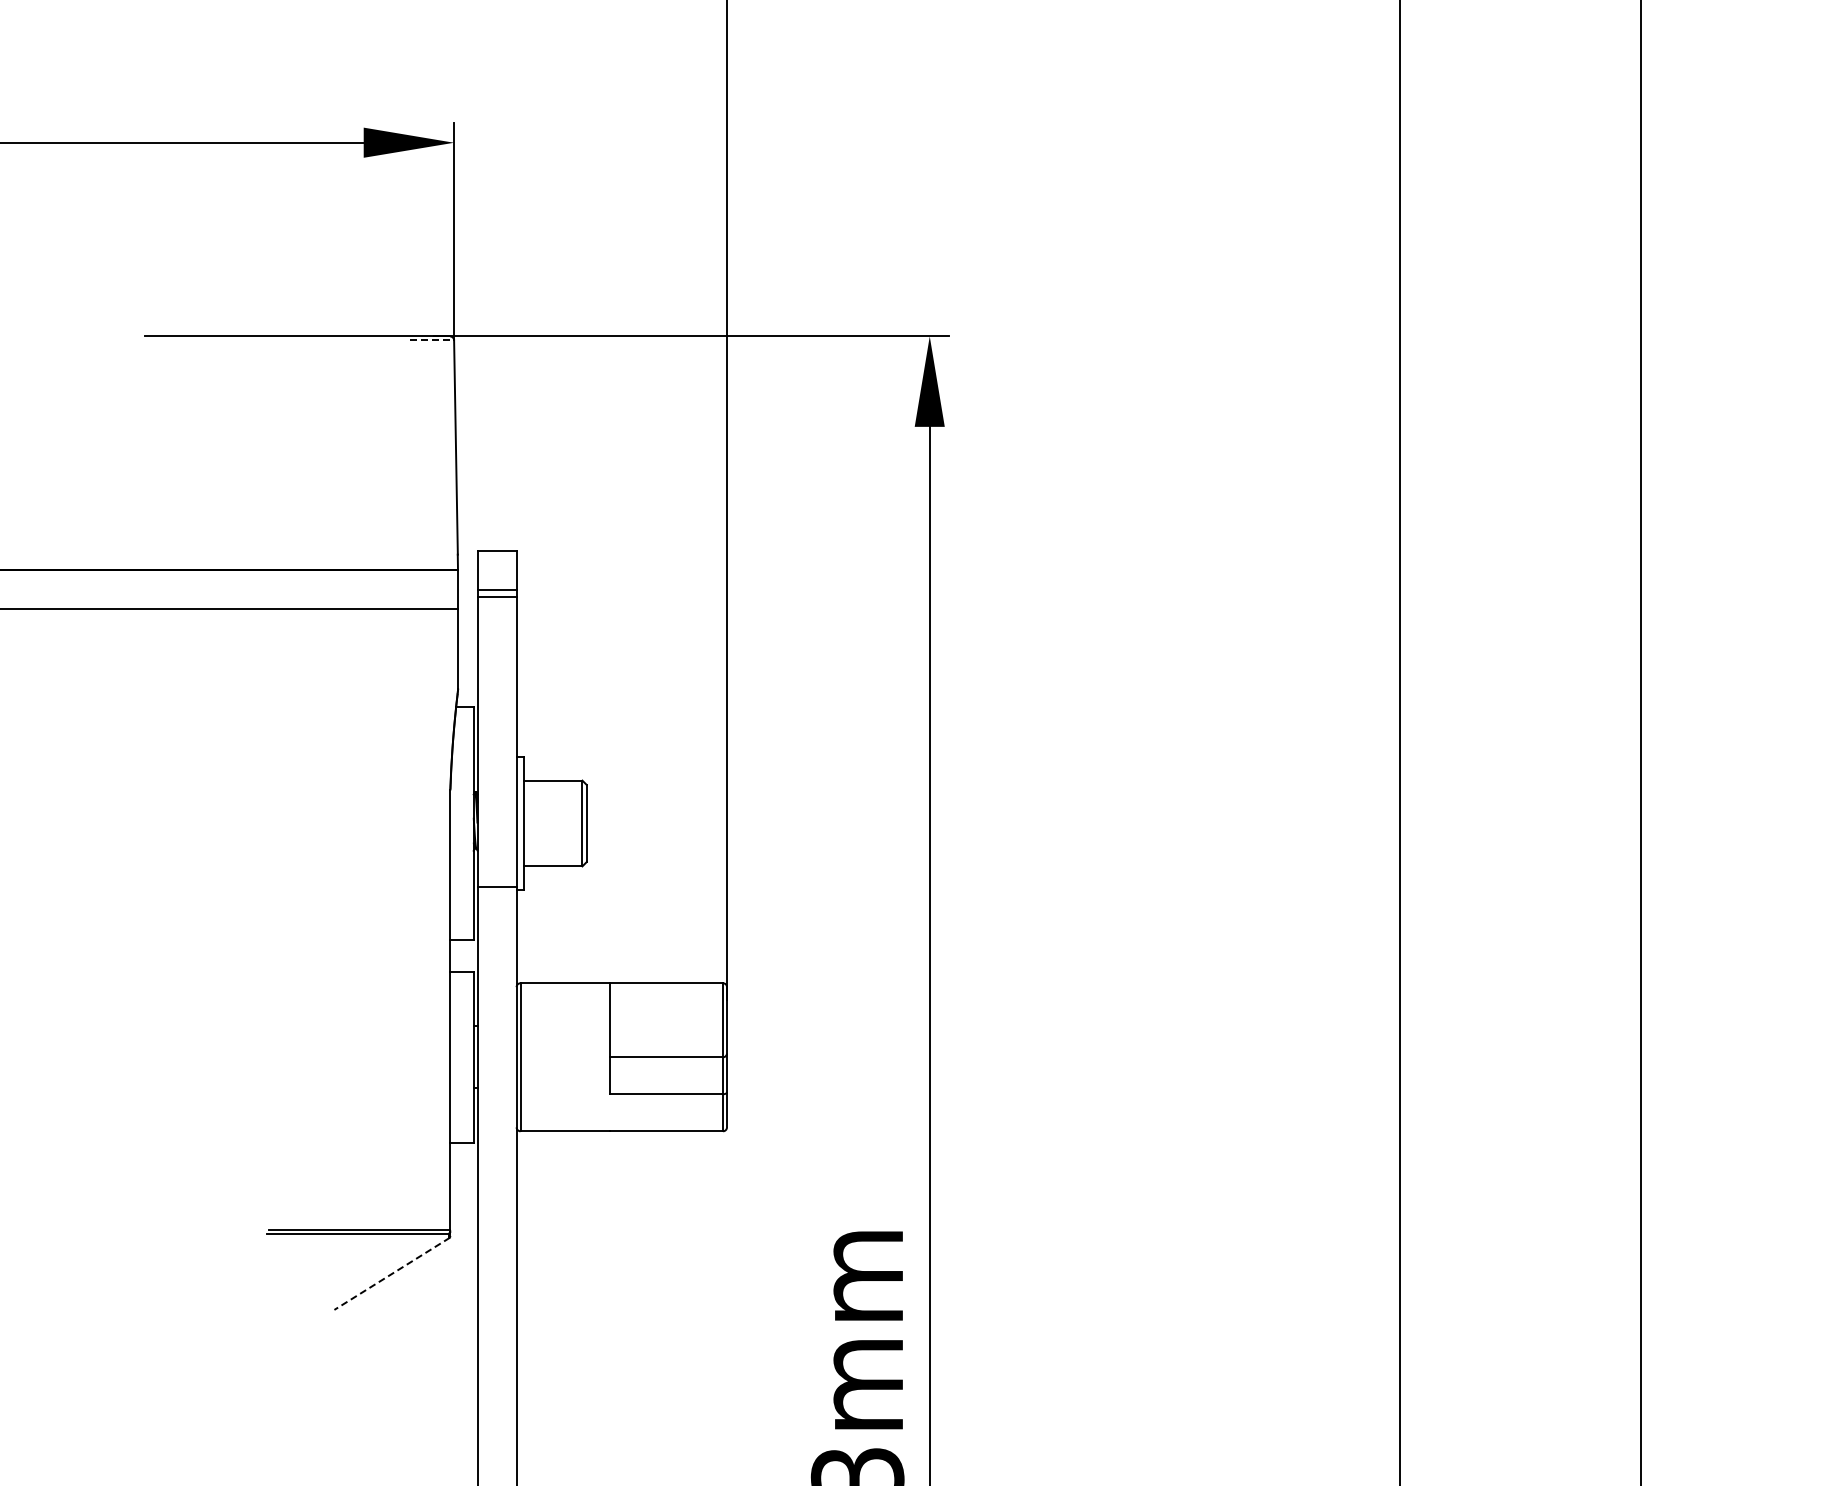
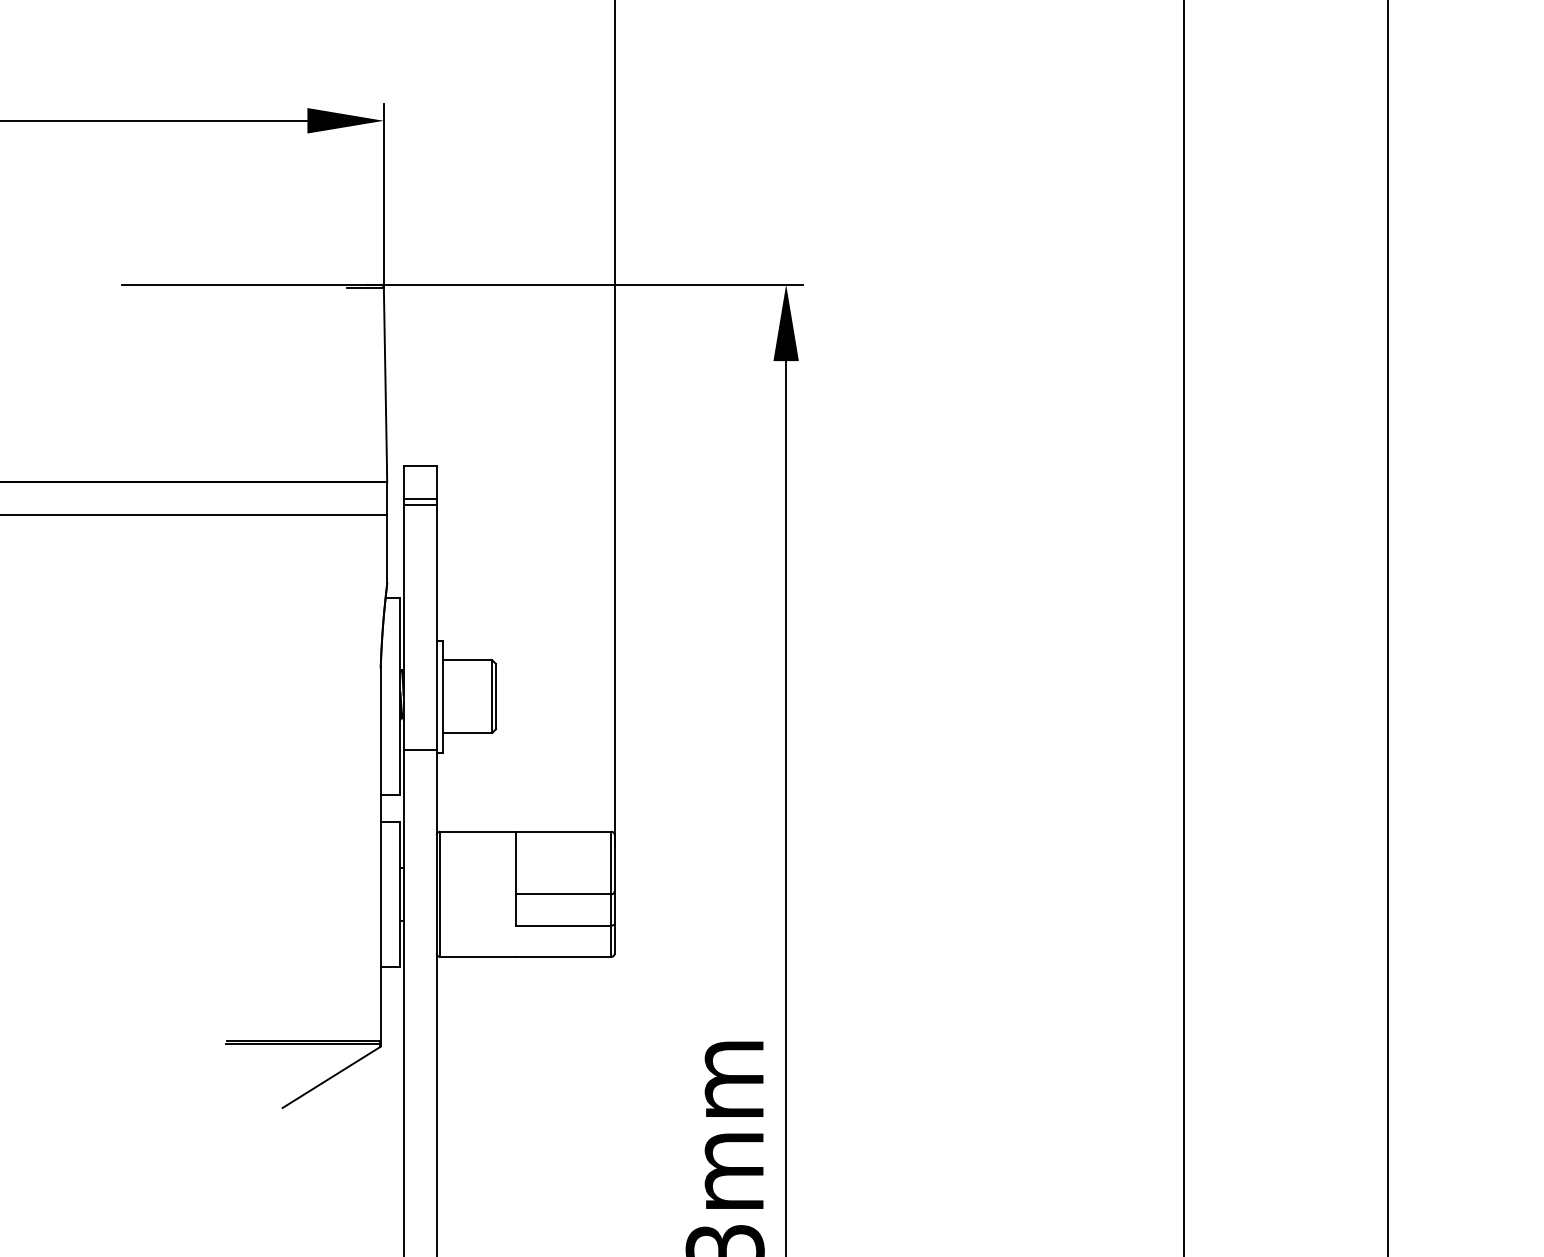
line: (432, 340) -> (365, 288), dashed -> solid
line: (391, 1274) -> (330, 1078), dashed -> solid

